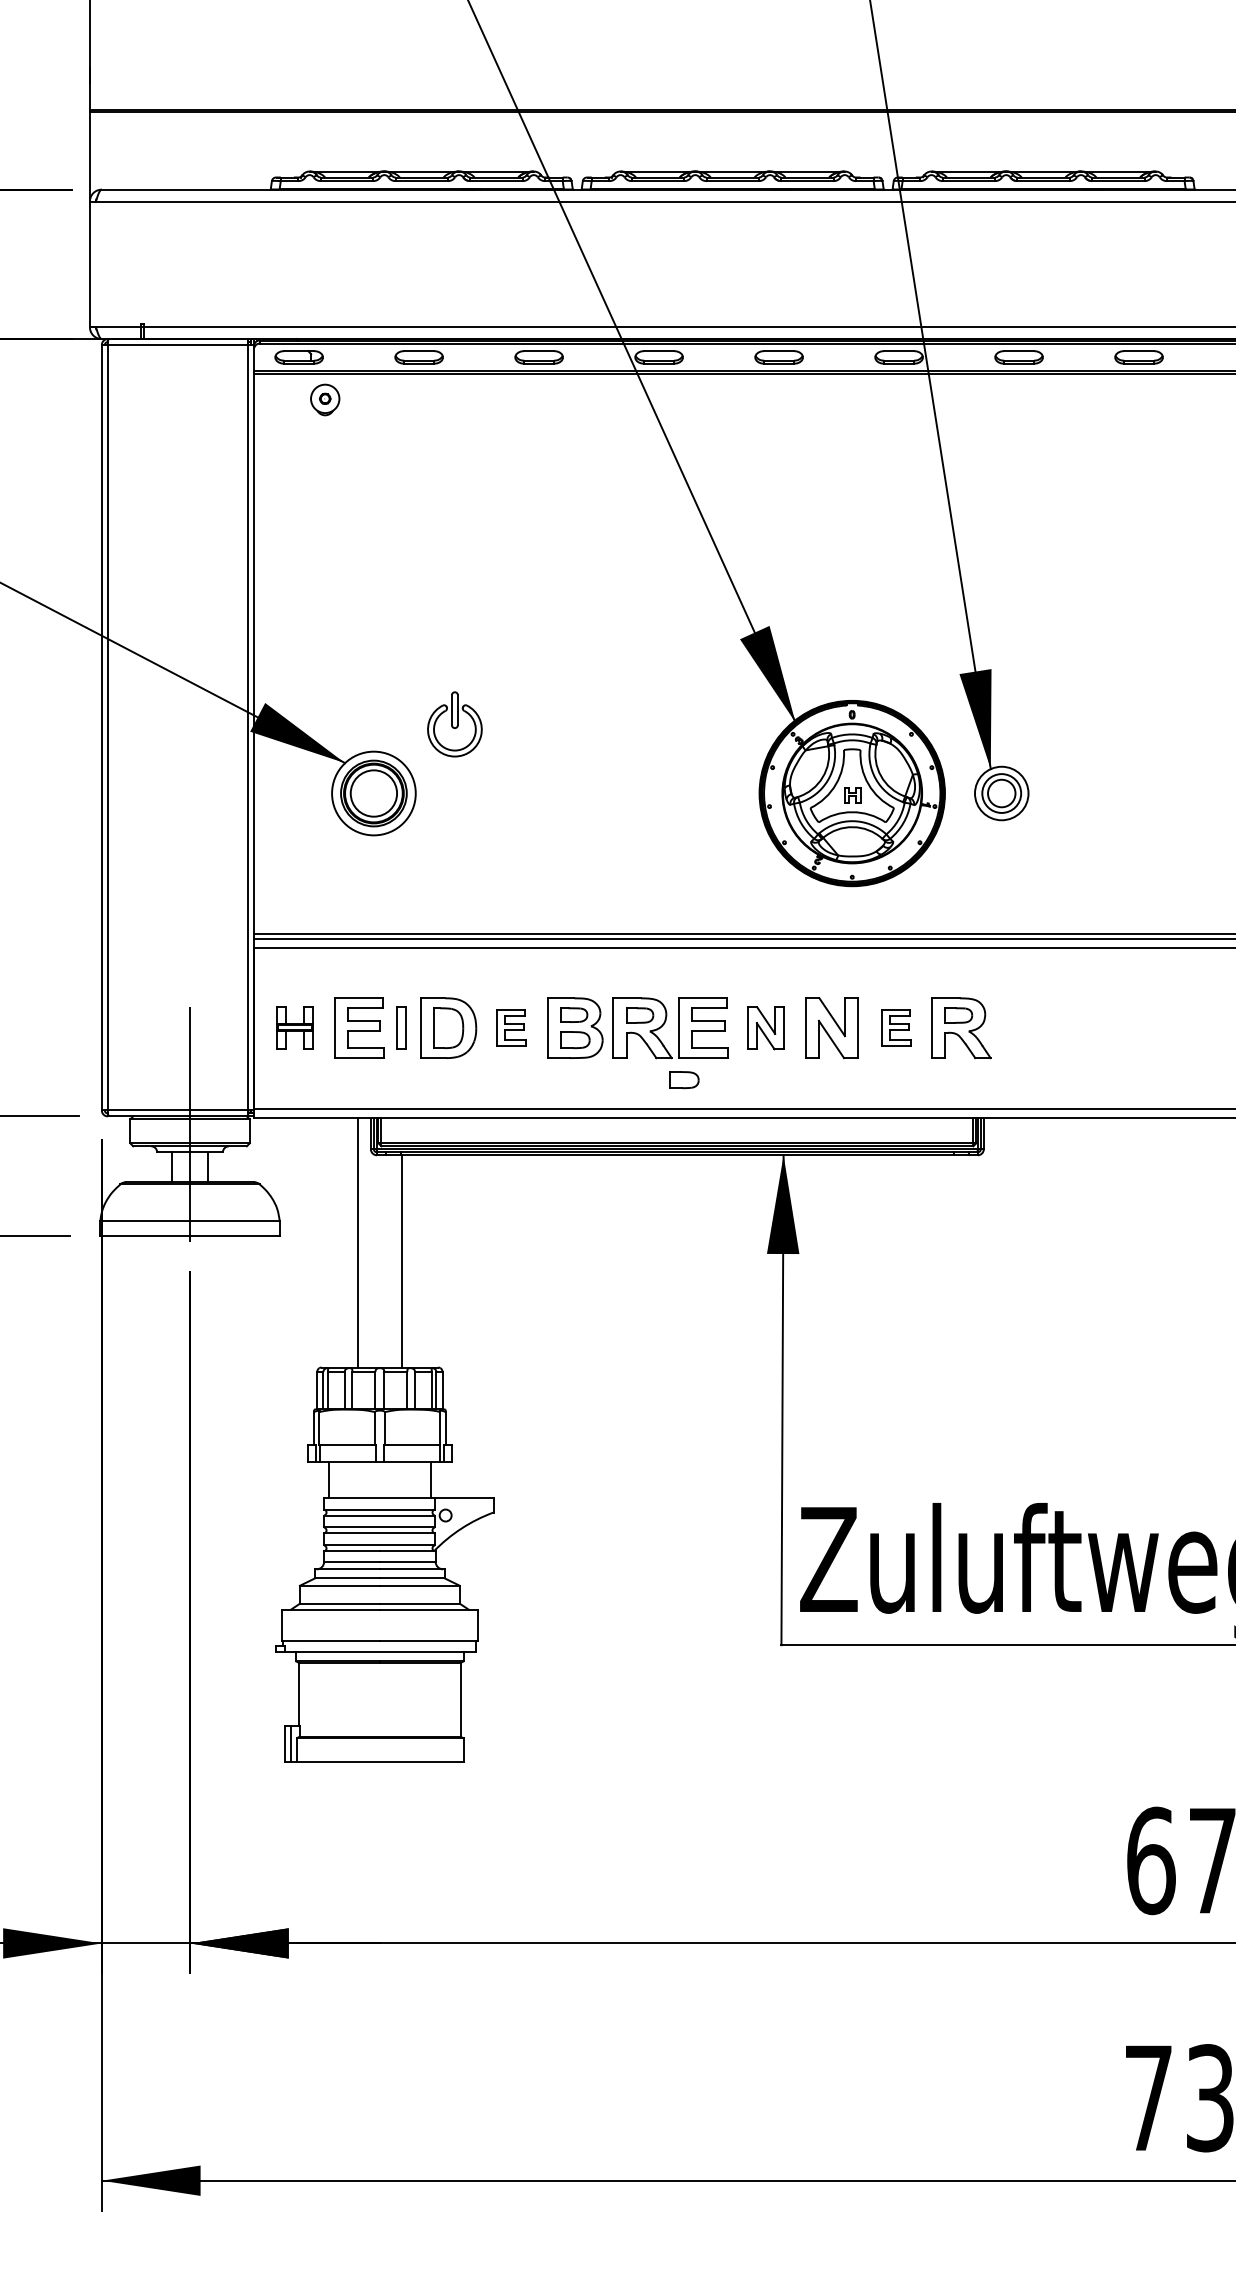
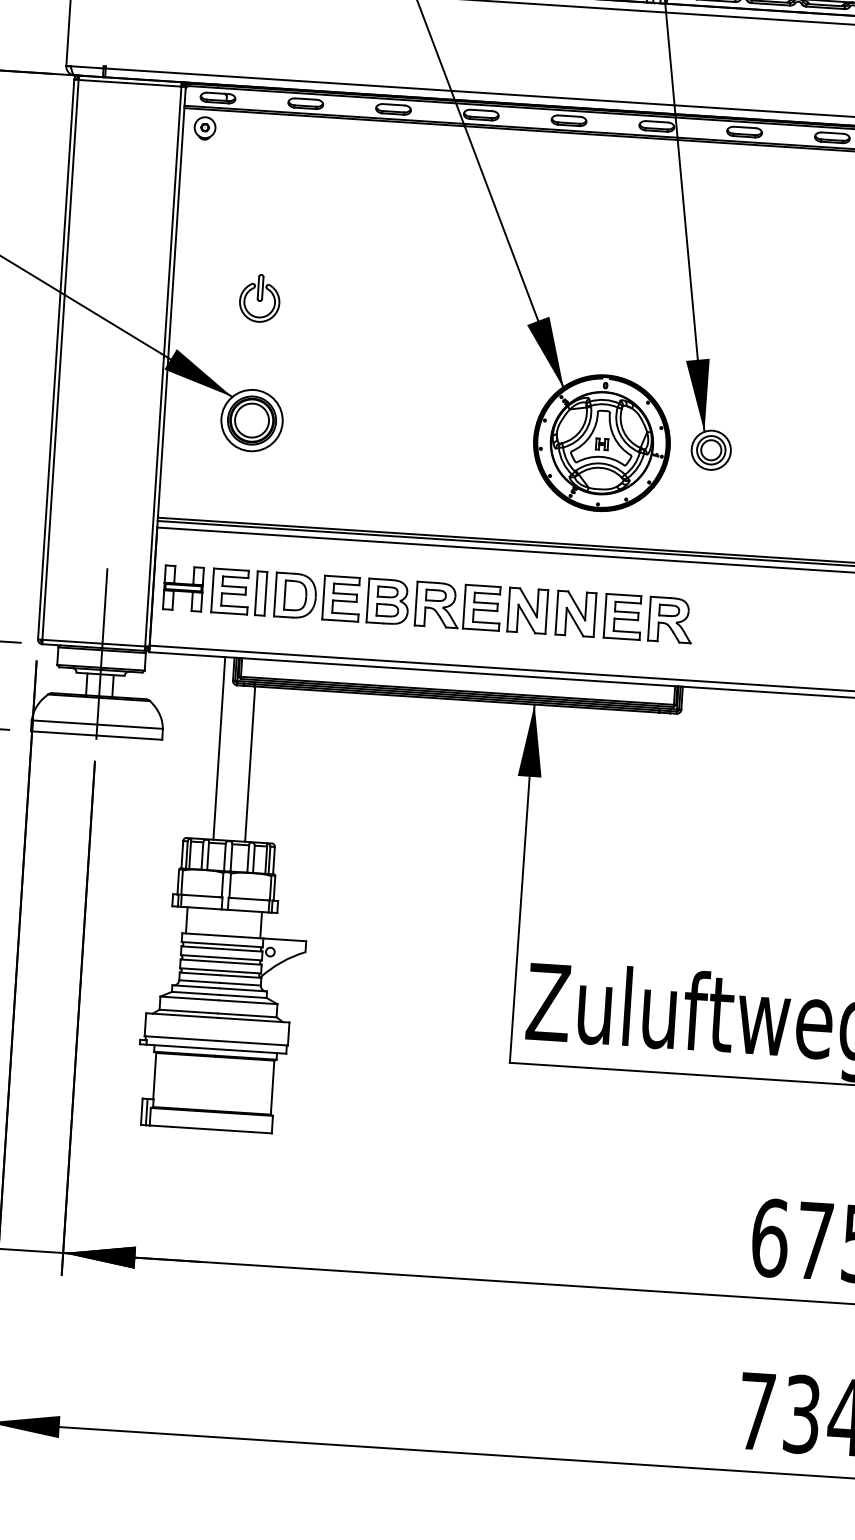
part: (325, 399) -> (205, 128), moved
part: (454, 724) -> (259, 298), moved
part: (294, 1027) -> (182, 587), size x1.43
part: (401, 1027) -> (261, 593), size x1.43
part: (511, 1027) -> (341, 598), size x1.67
part: (896, 1027) -> (623, 616), size x1.67
part: (765, 1028) -> (527, 610), size x1.43
part: (684, 1080) -> (465, 645), removed

